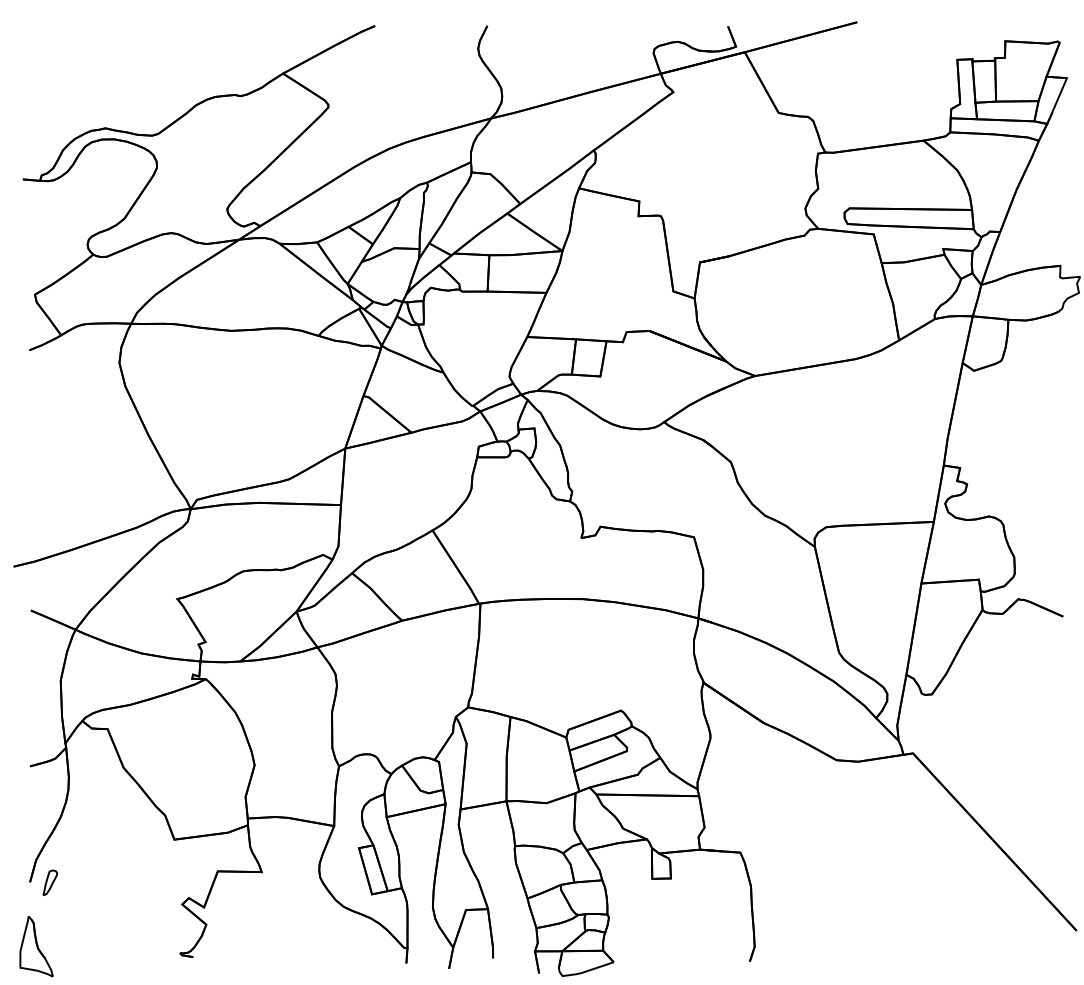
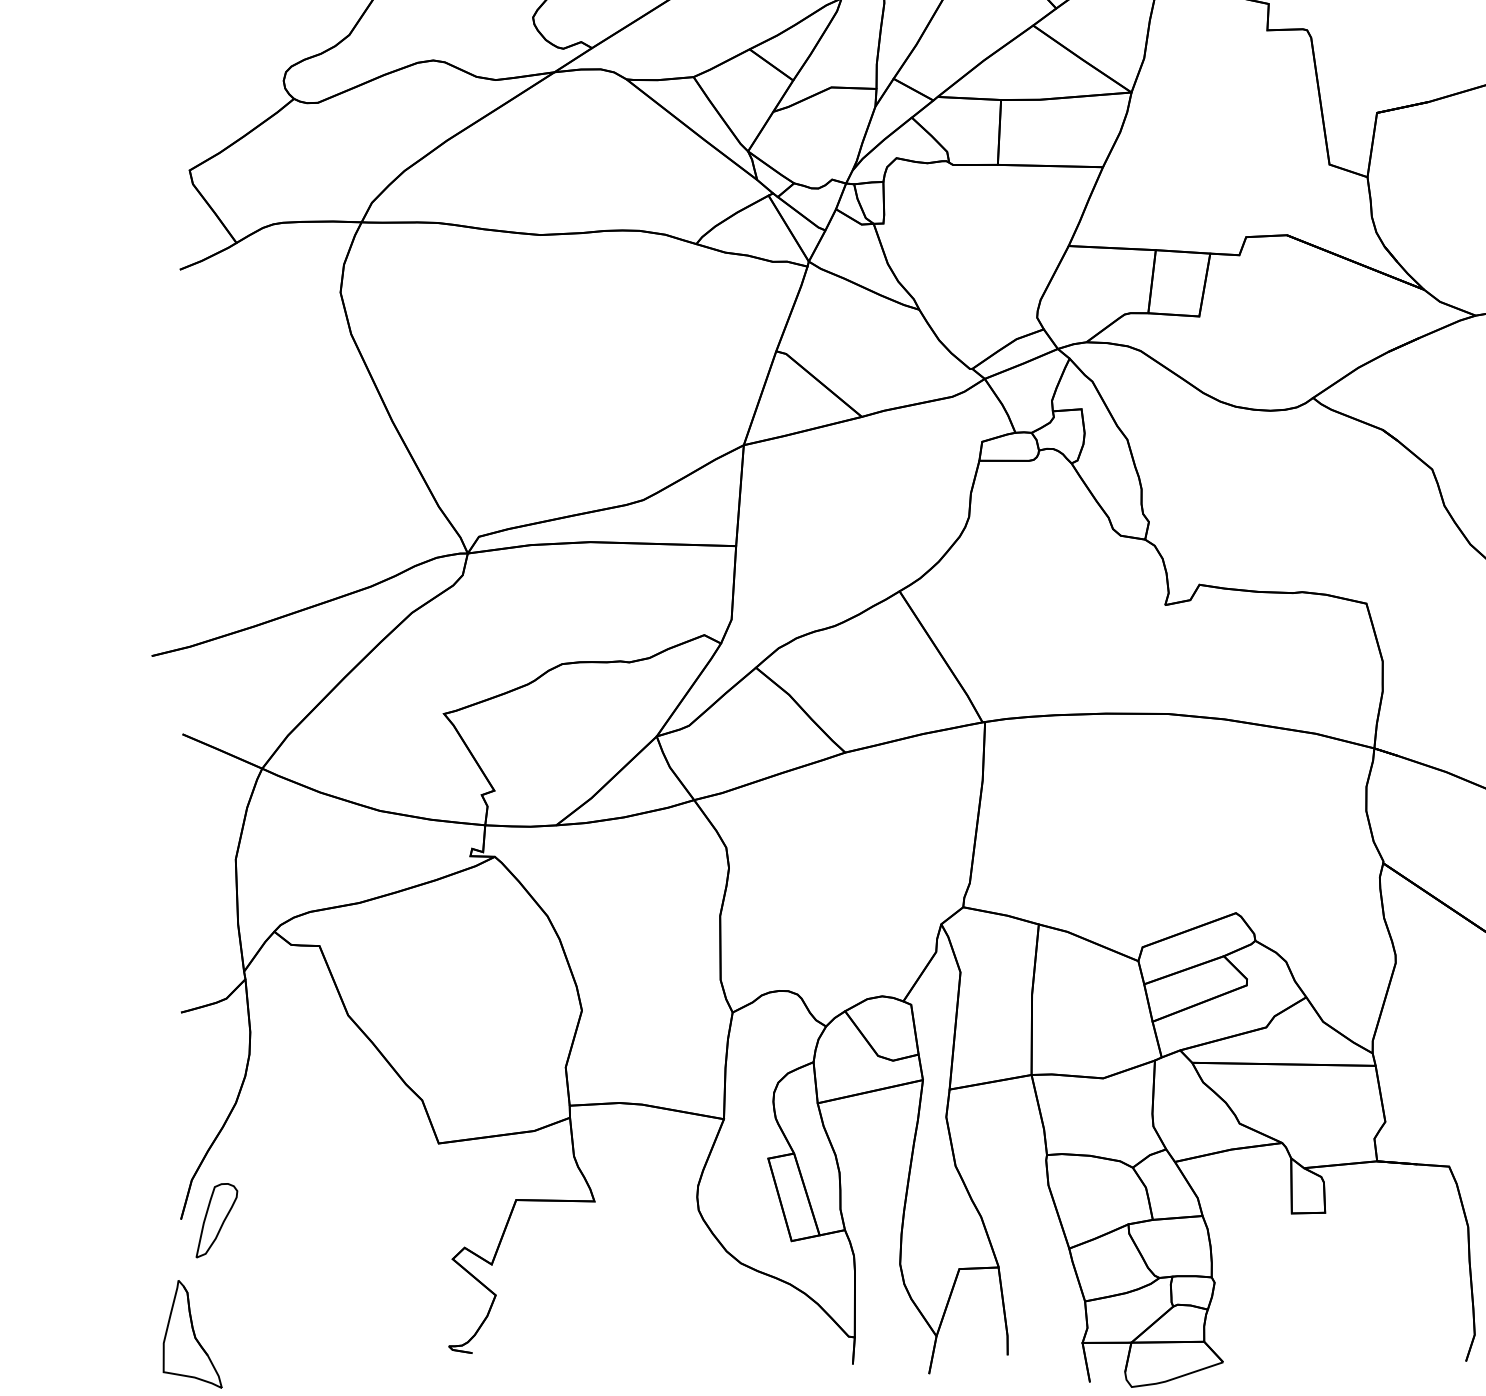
part: (50, 882) -> (217, 1219), size x1.67

